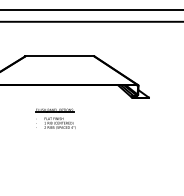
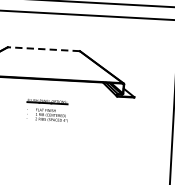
line: (59, 56) -> (43, 49), solid -> dashed
part: (55, 118) -> (47, 110), moved

